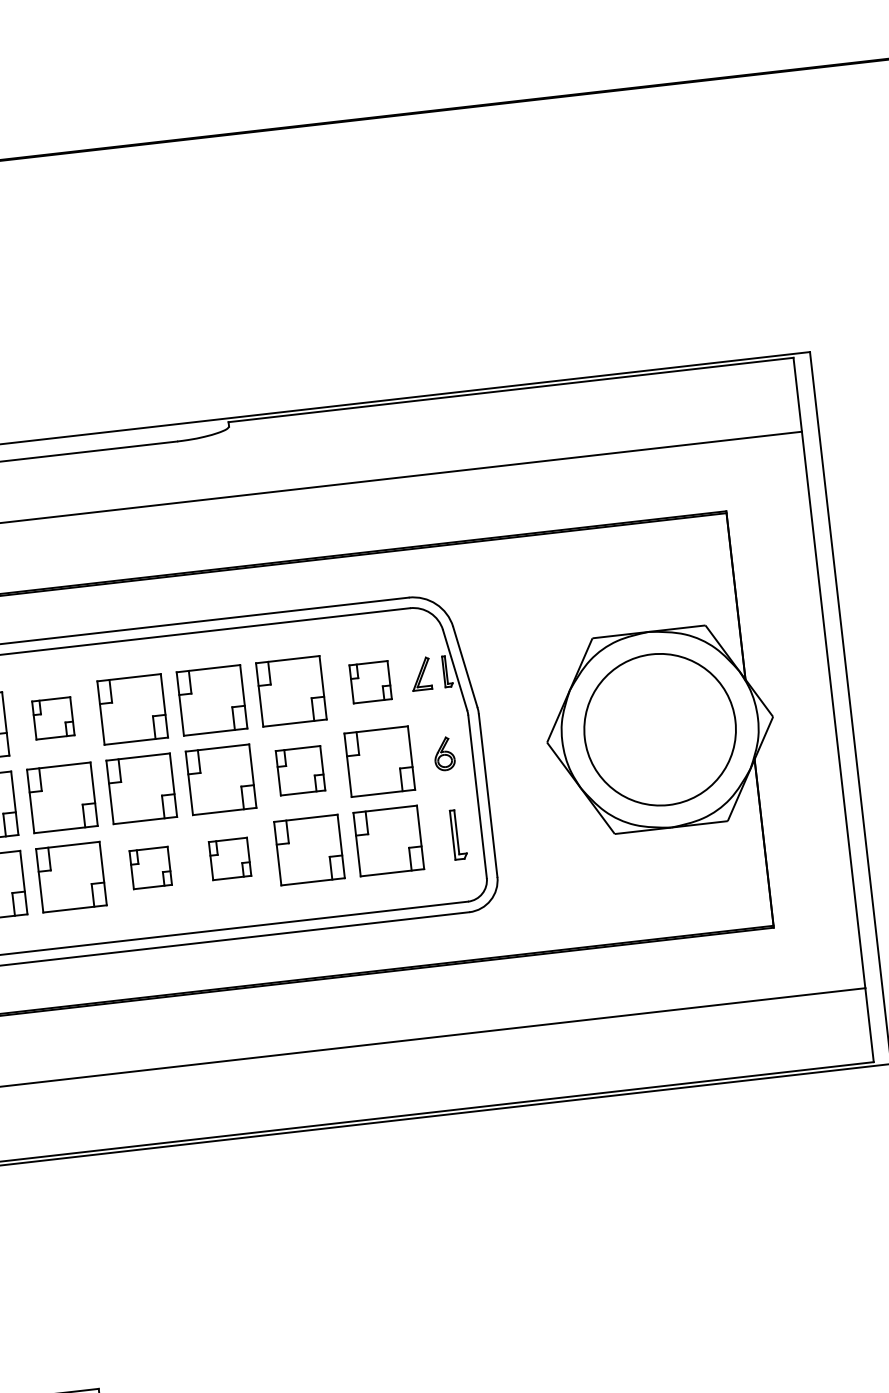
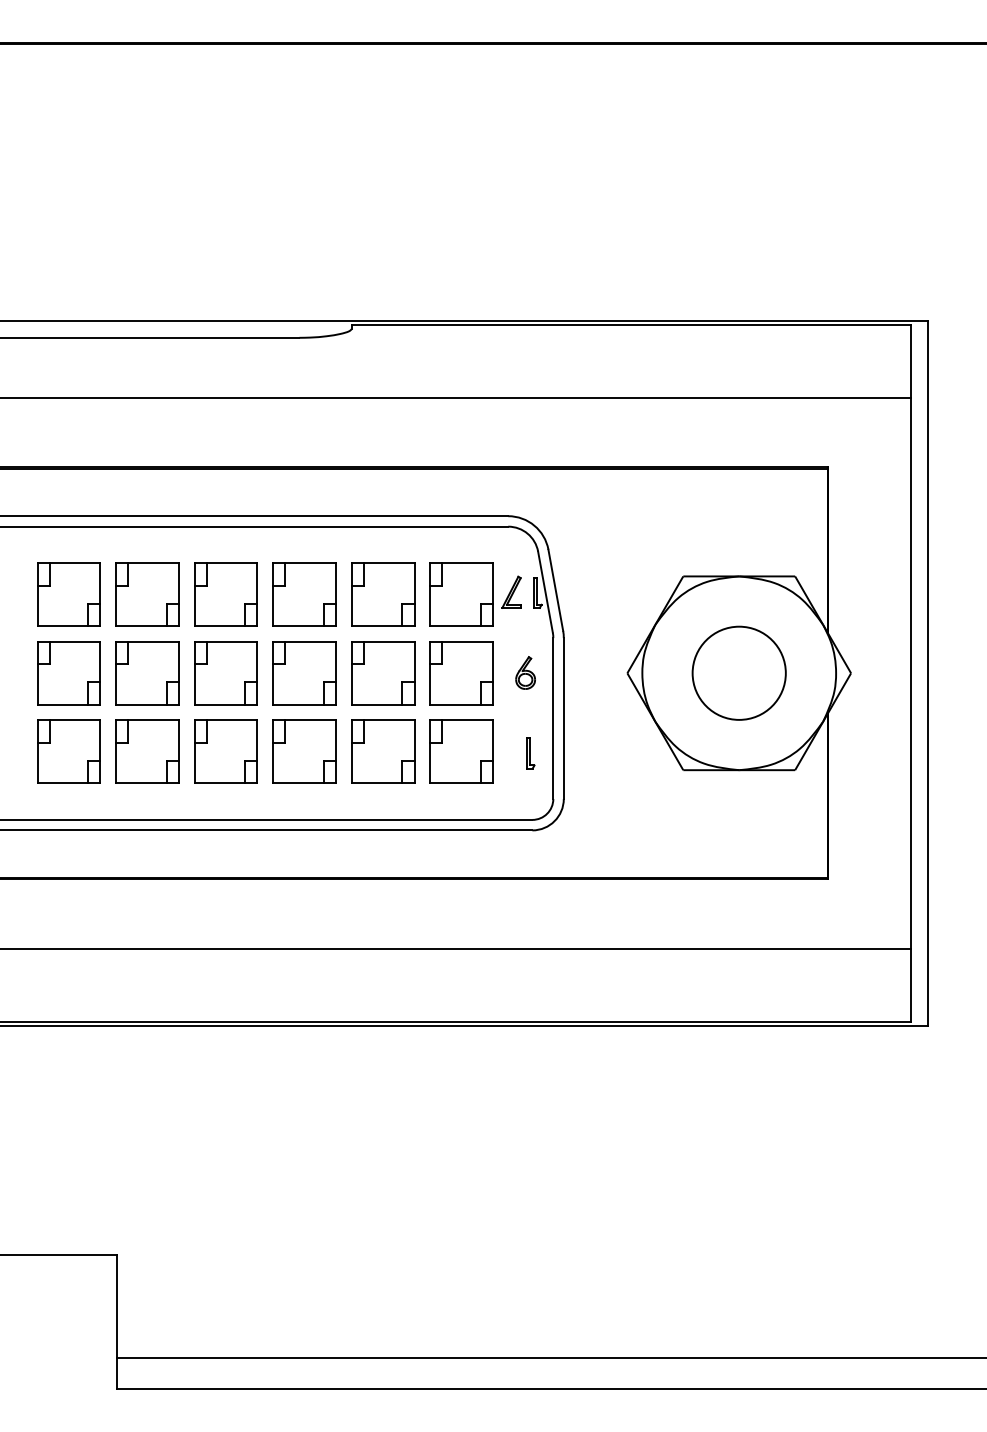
part: (370, 682) -> (461, 594), size x1.67
part: (53, 718) -> (147, 594), size x1.67
circle: (659, 729) -> (738, 672), size x0.62
part: (300, 770) -> (383, 673), size x1.43
part: (458, 834) -> (530, 753), size x0.62
part: (230, 858) -> (304, 751), size x1.67
part: (150, 867) -> (225, 751), size x1.67

